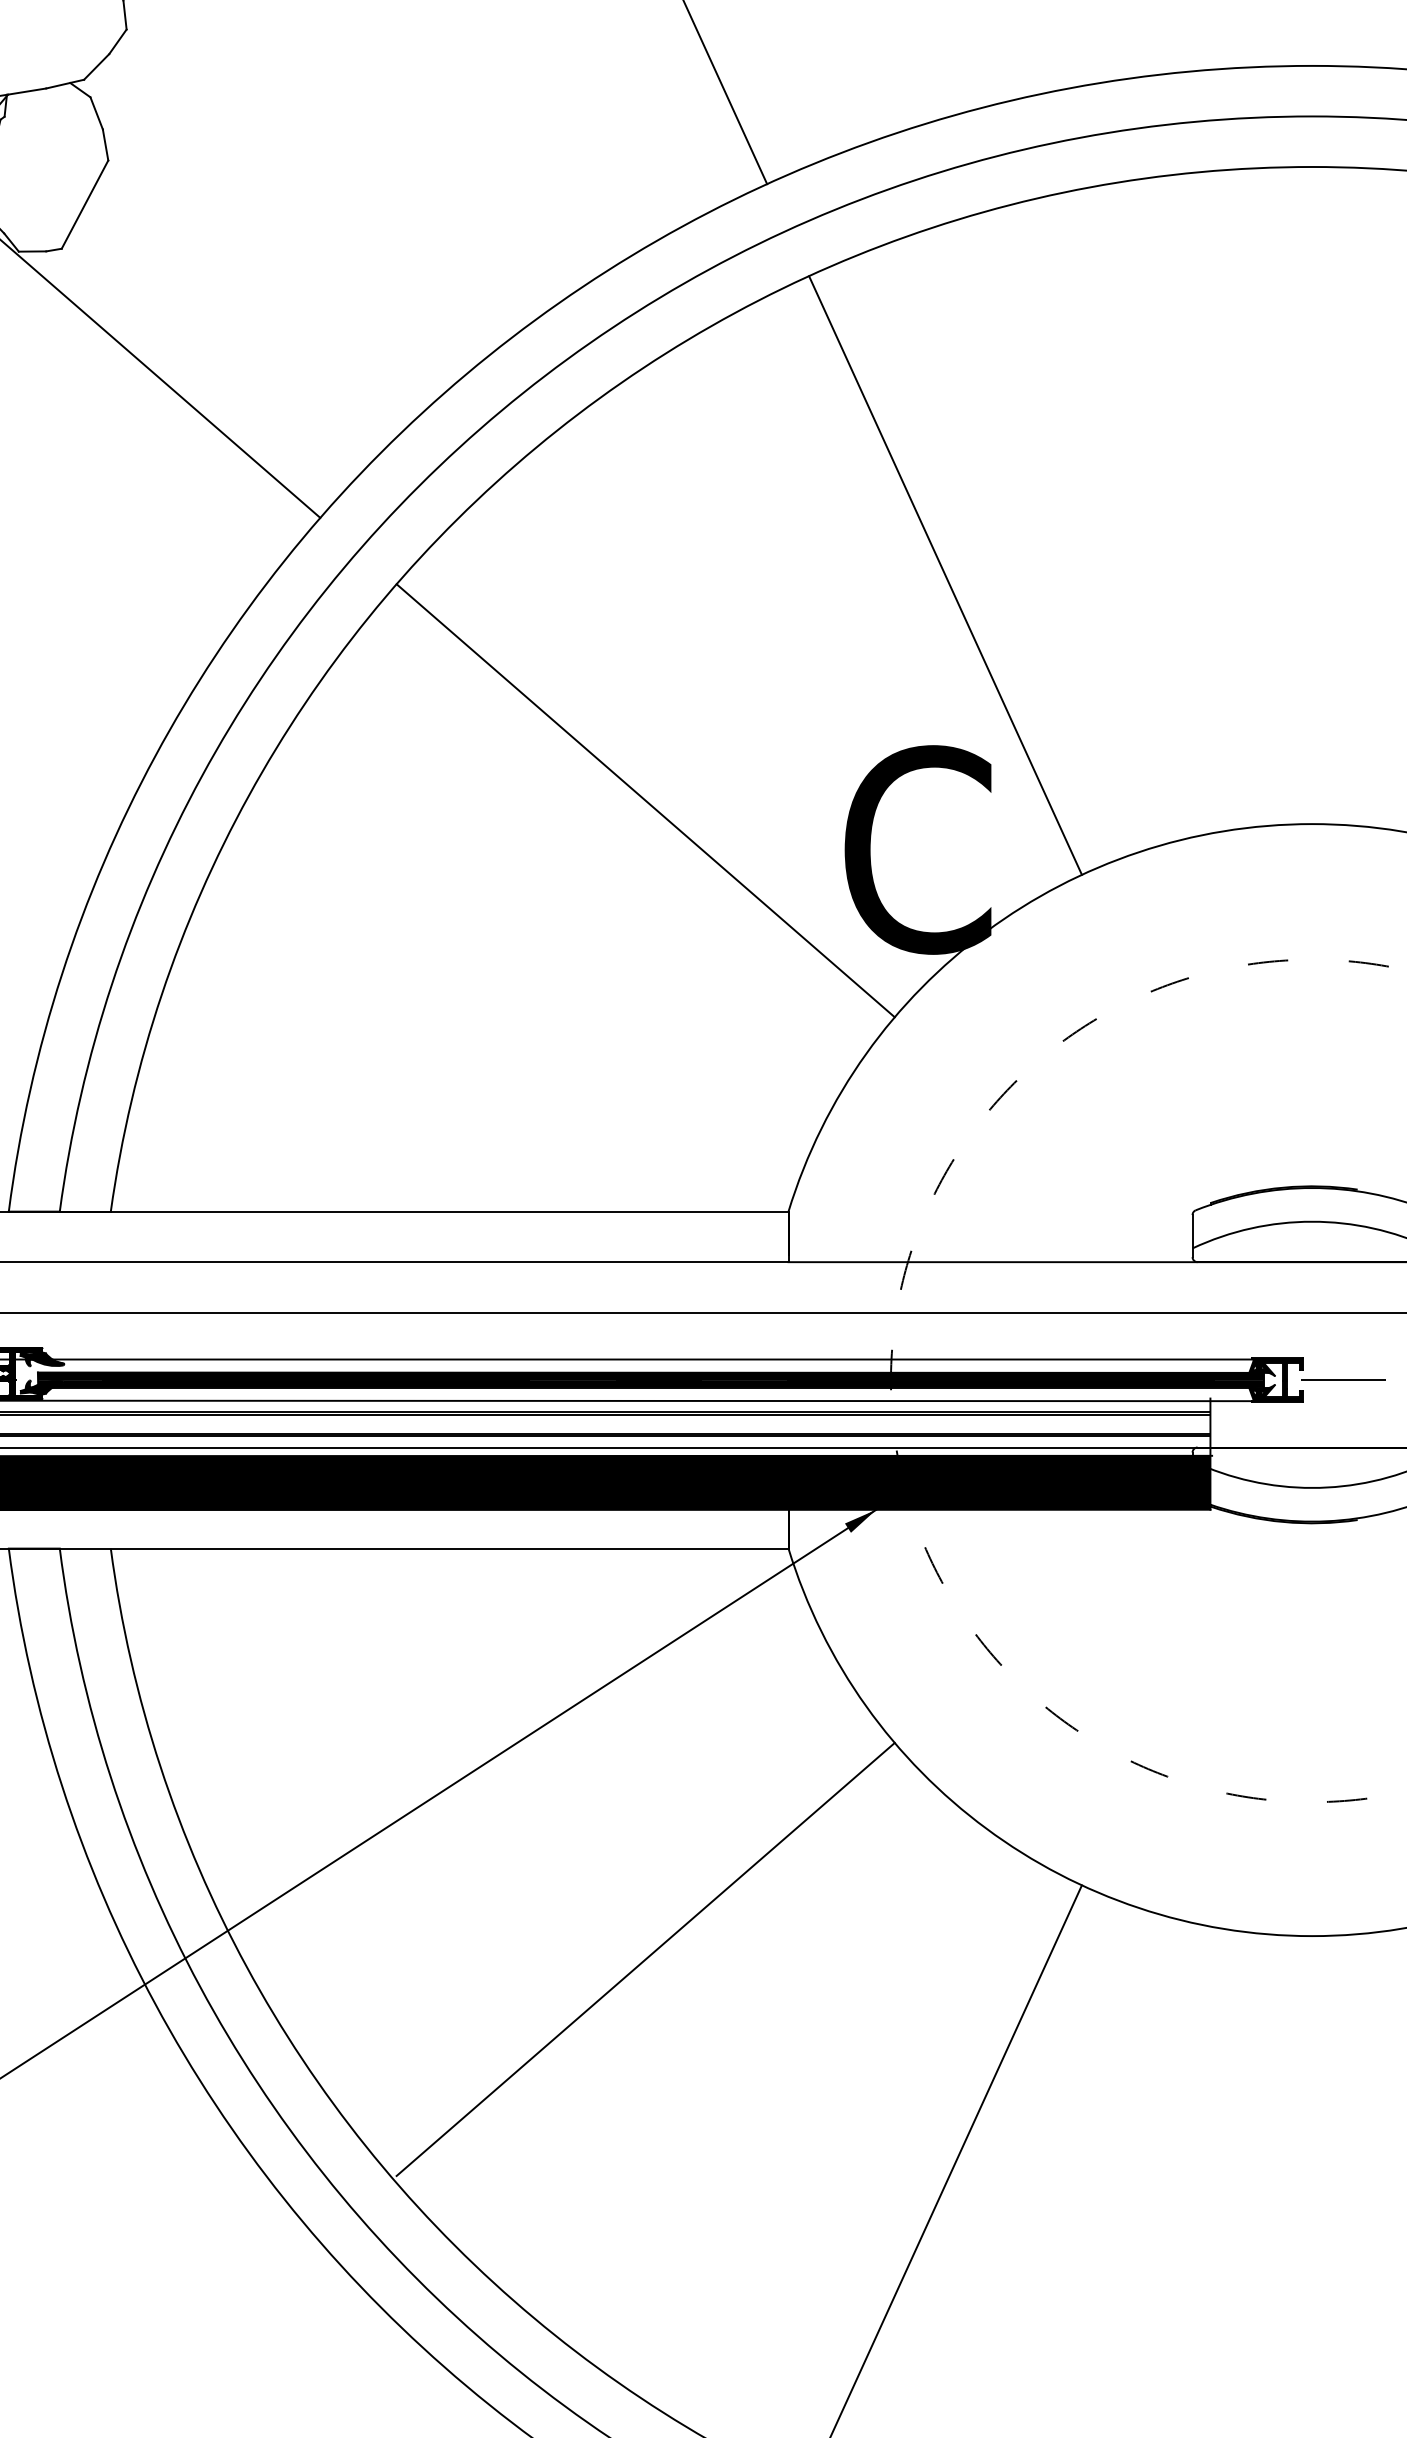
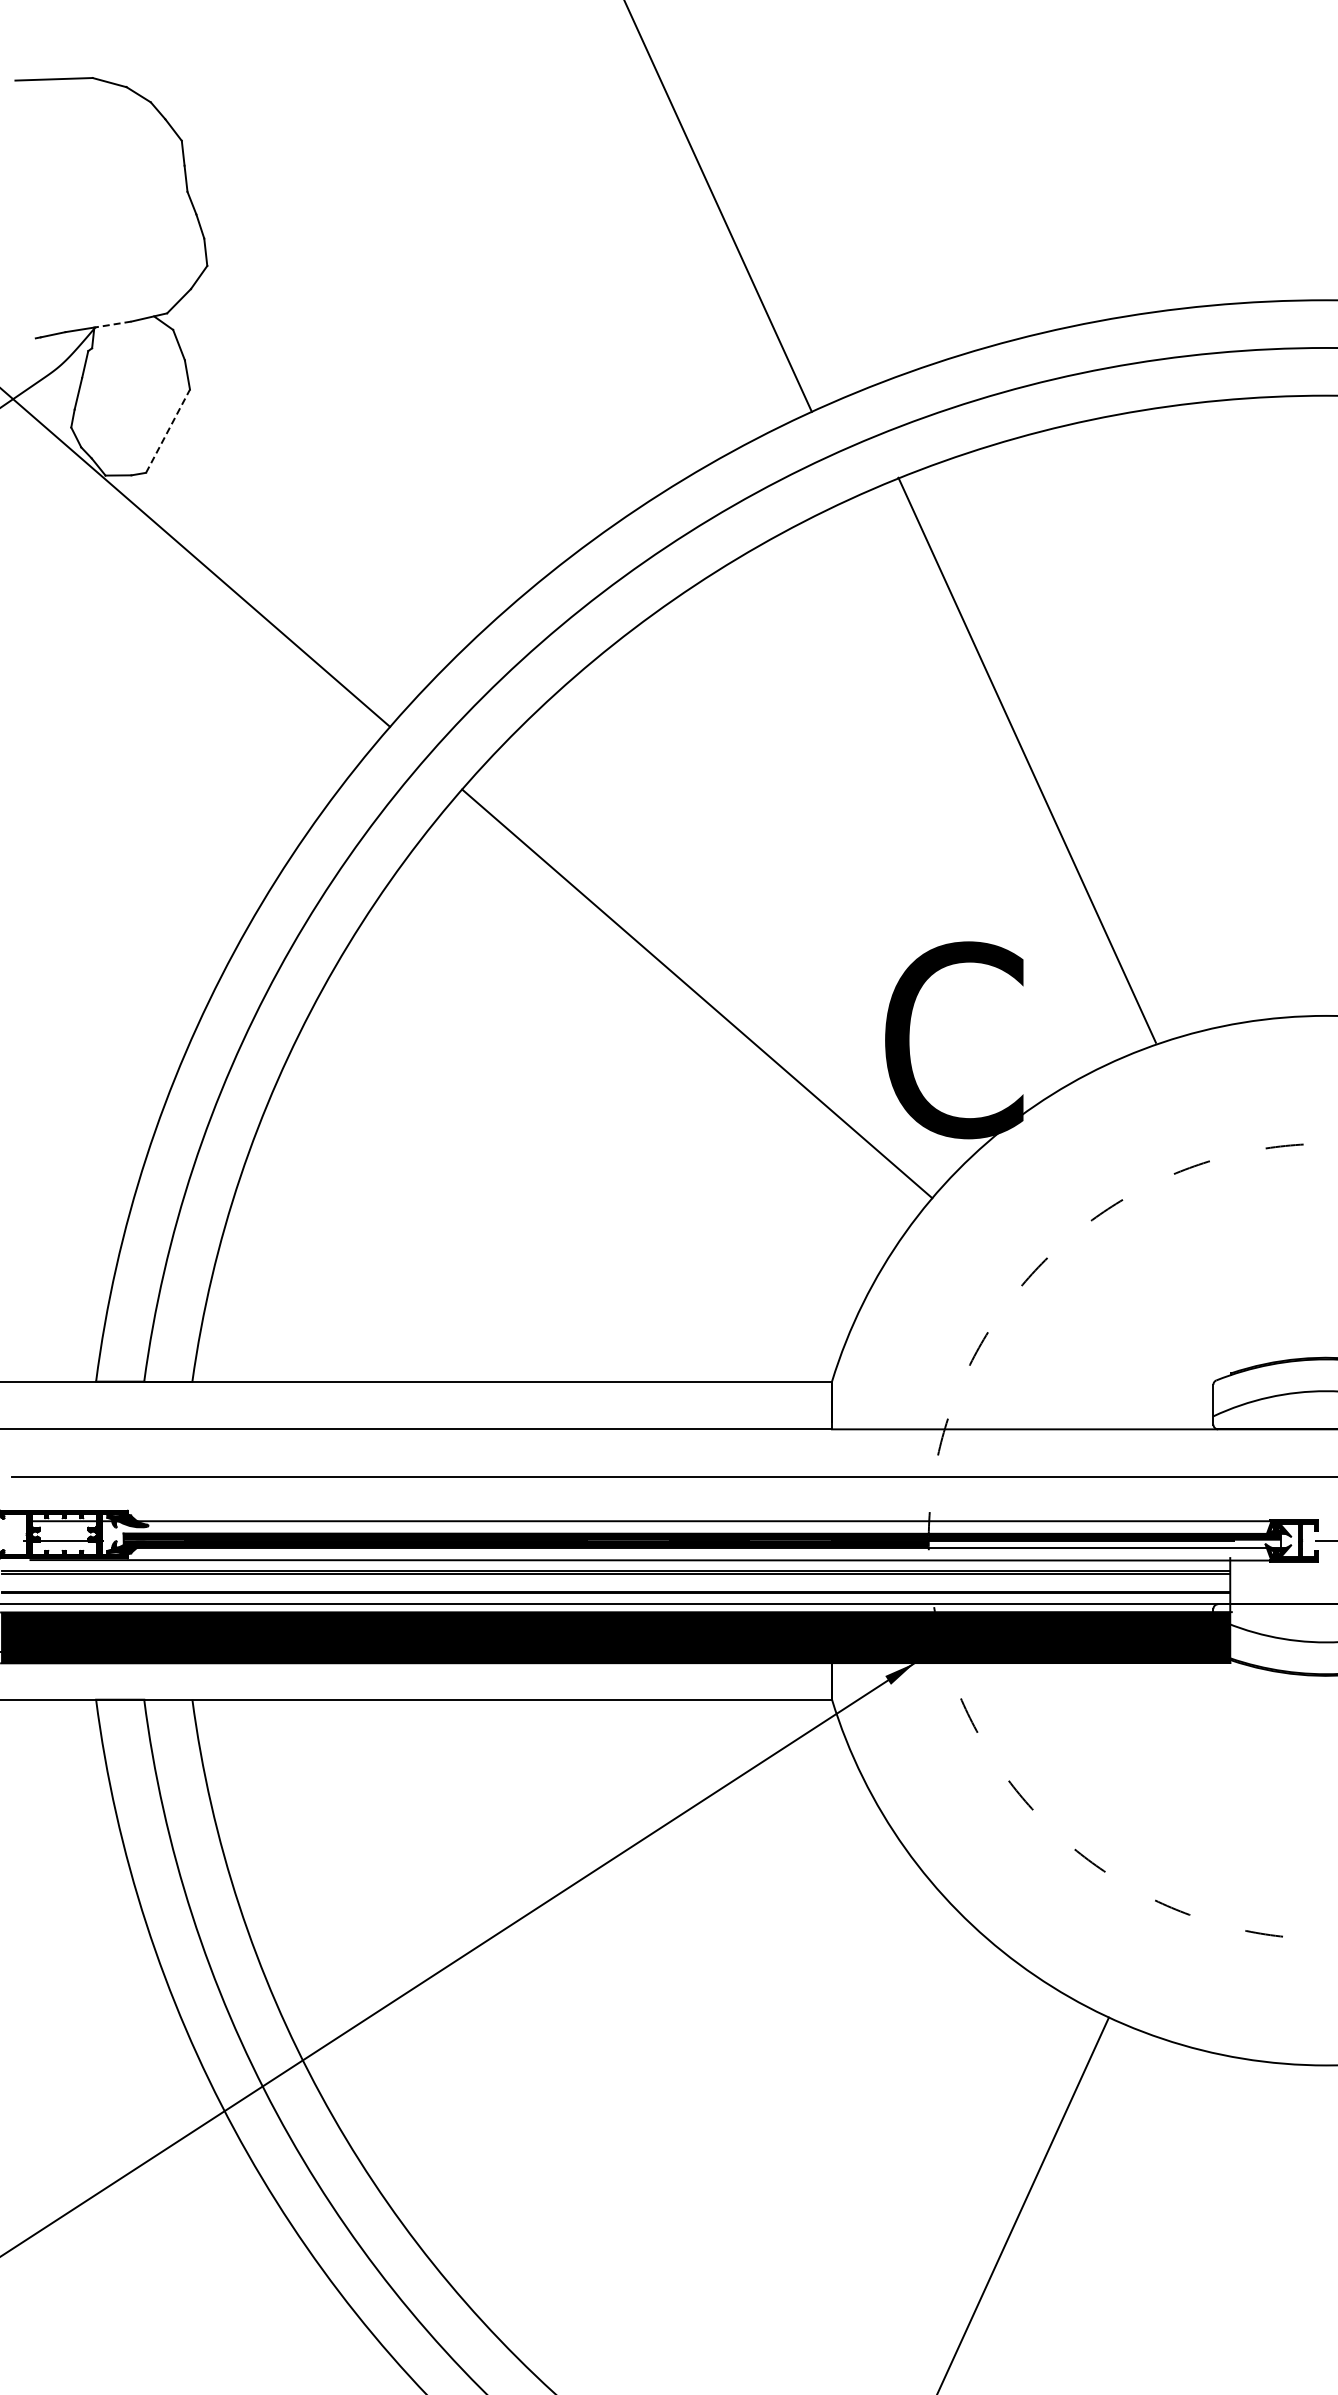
line: (26, 91) -> (112, 324), solid -> dashed
line: (85, 203) -> (168, 430), solid -> dashed
line: (944, 574) -> (1026, 759), moved
fill: (1077, 1383) -> (1104, 1543), removed
line: (645, 1959) -> (697, 2087), removed

